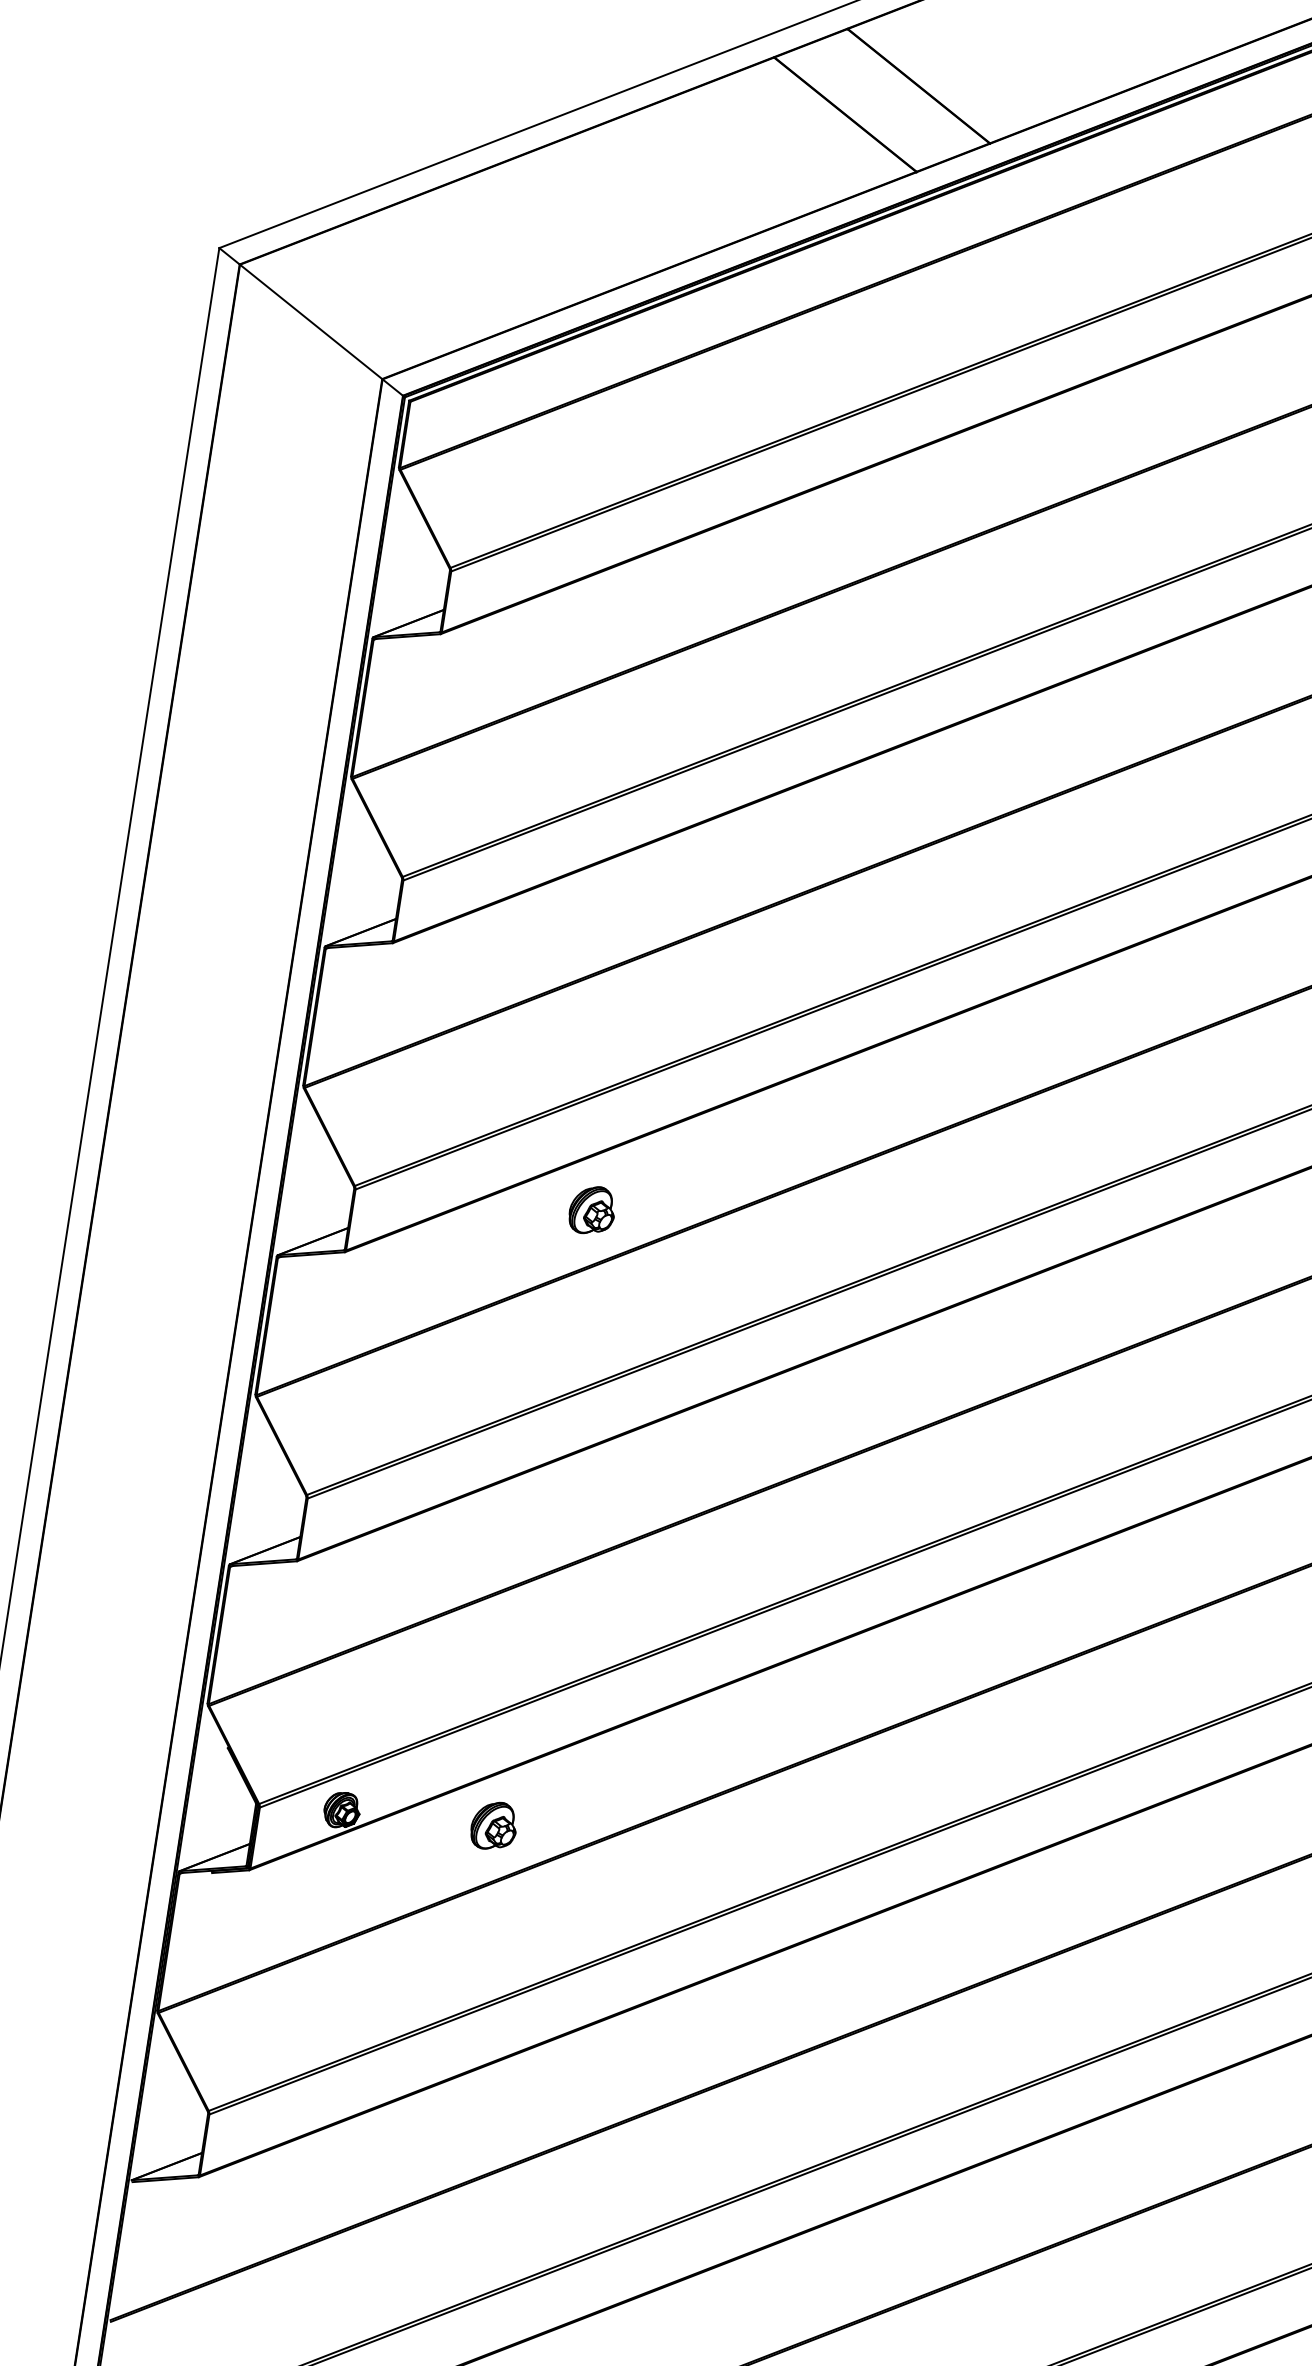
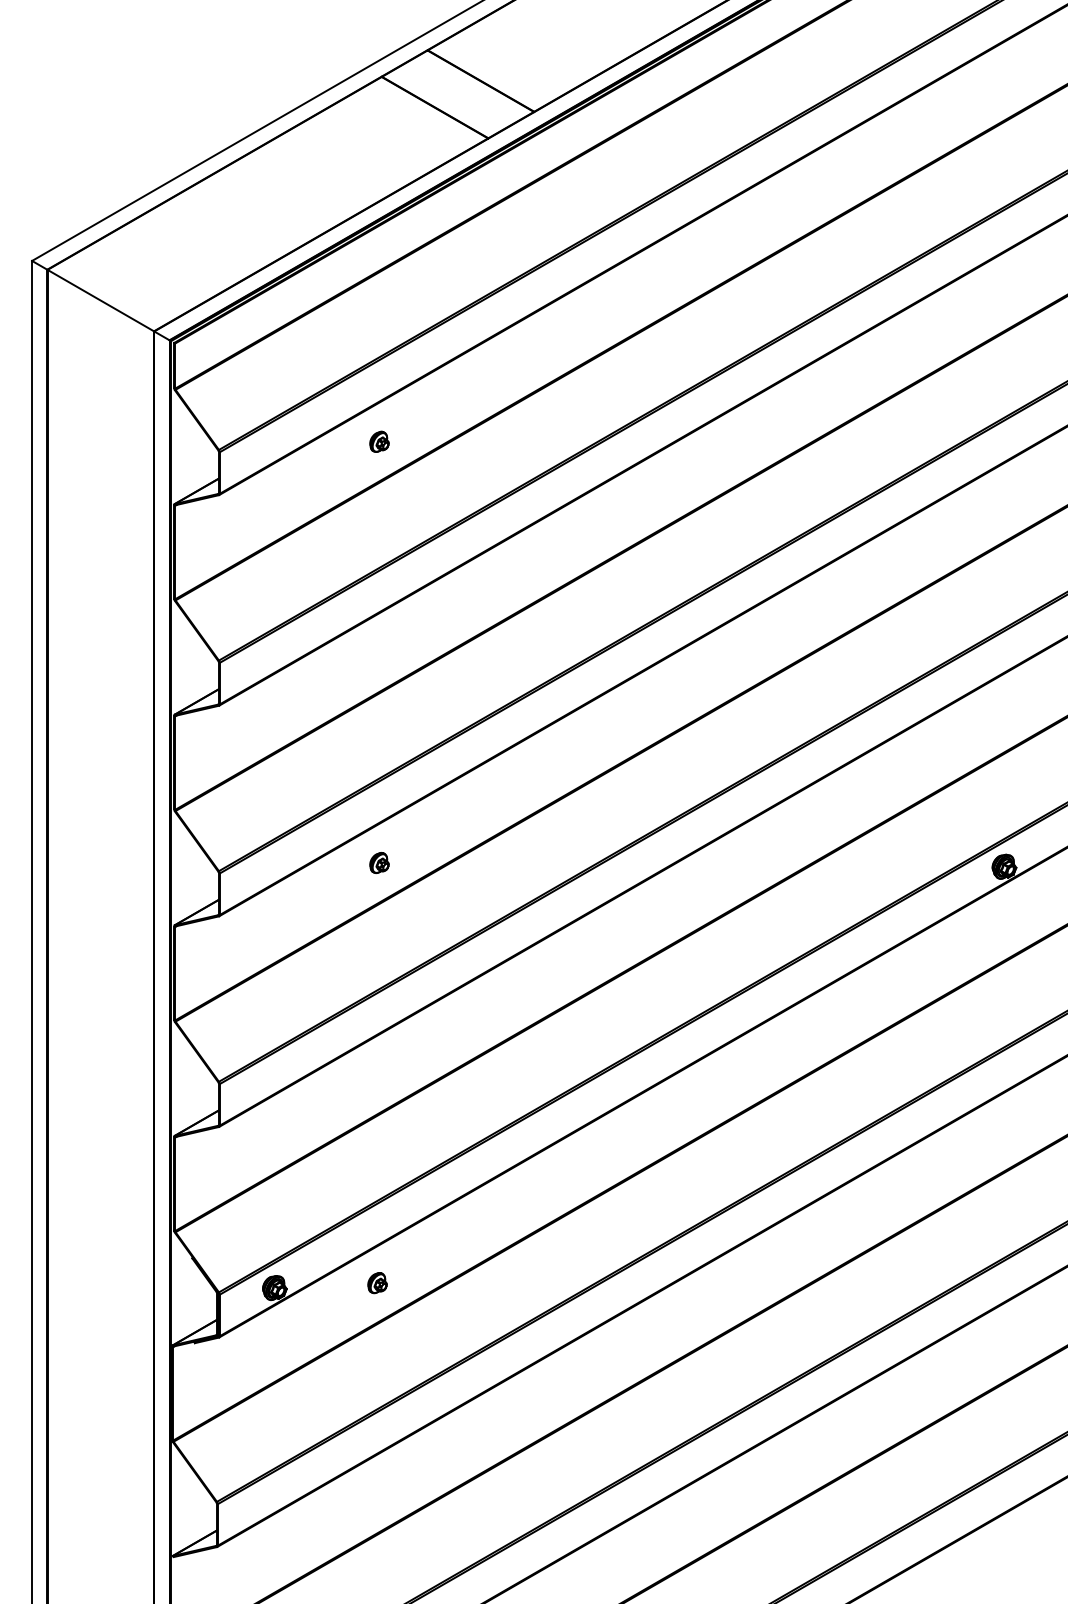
part: (688, 591) -> (379, 441), added
part: (592, 1209) -> (379, 862), size x0.62
part: (493, 1826) -> (377, 1283), size x0.62

